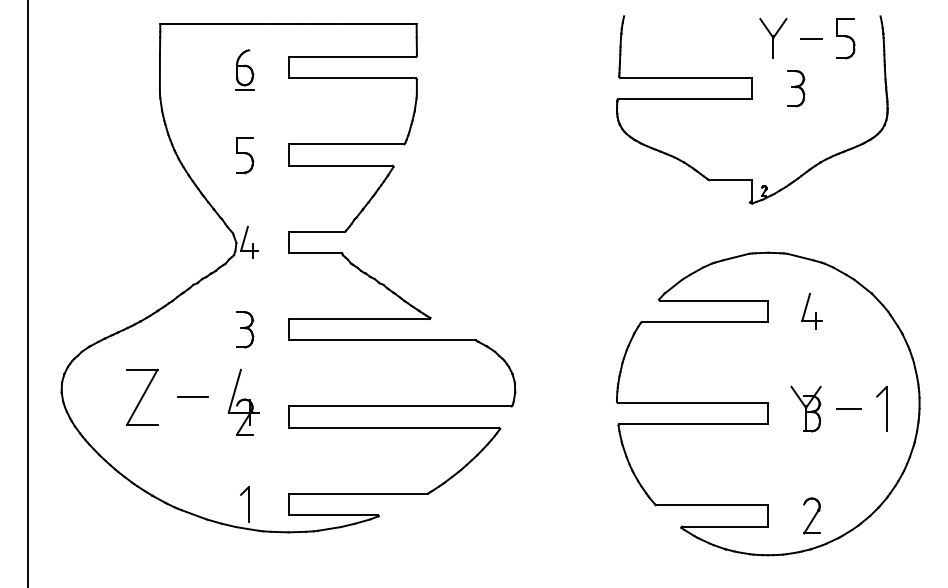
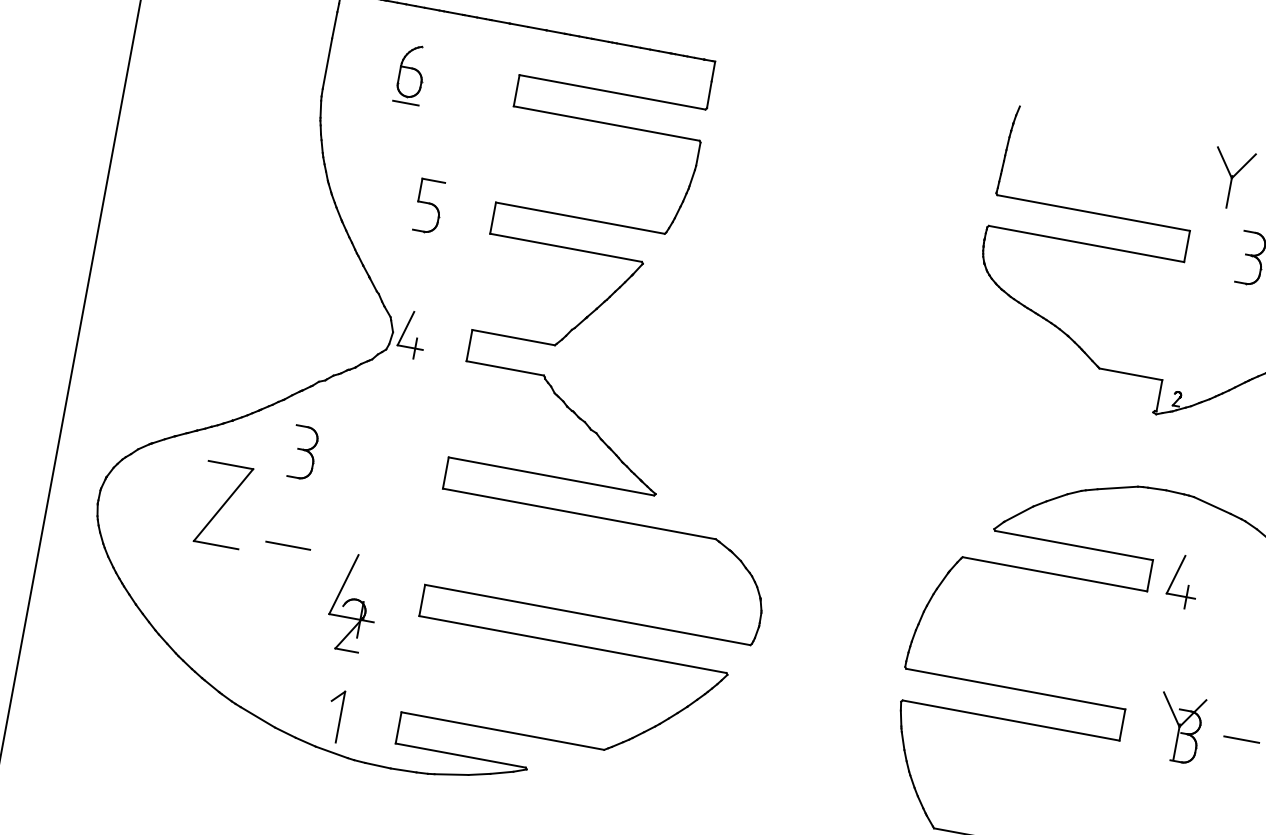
part: (244, 69) -> (410, 73), moved
part: (811, 310) -> (1183, 580), moved
part: (245, 329) -> (304, 452), moved
part: (142, 396) -> (224, 503), moved
part: (243, 401) -> (353, 601), moved

